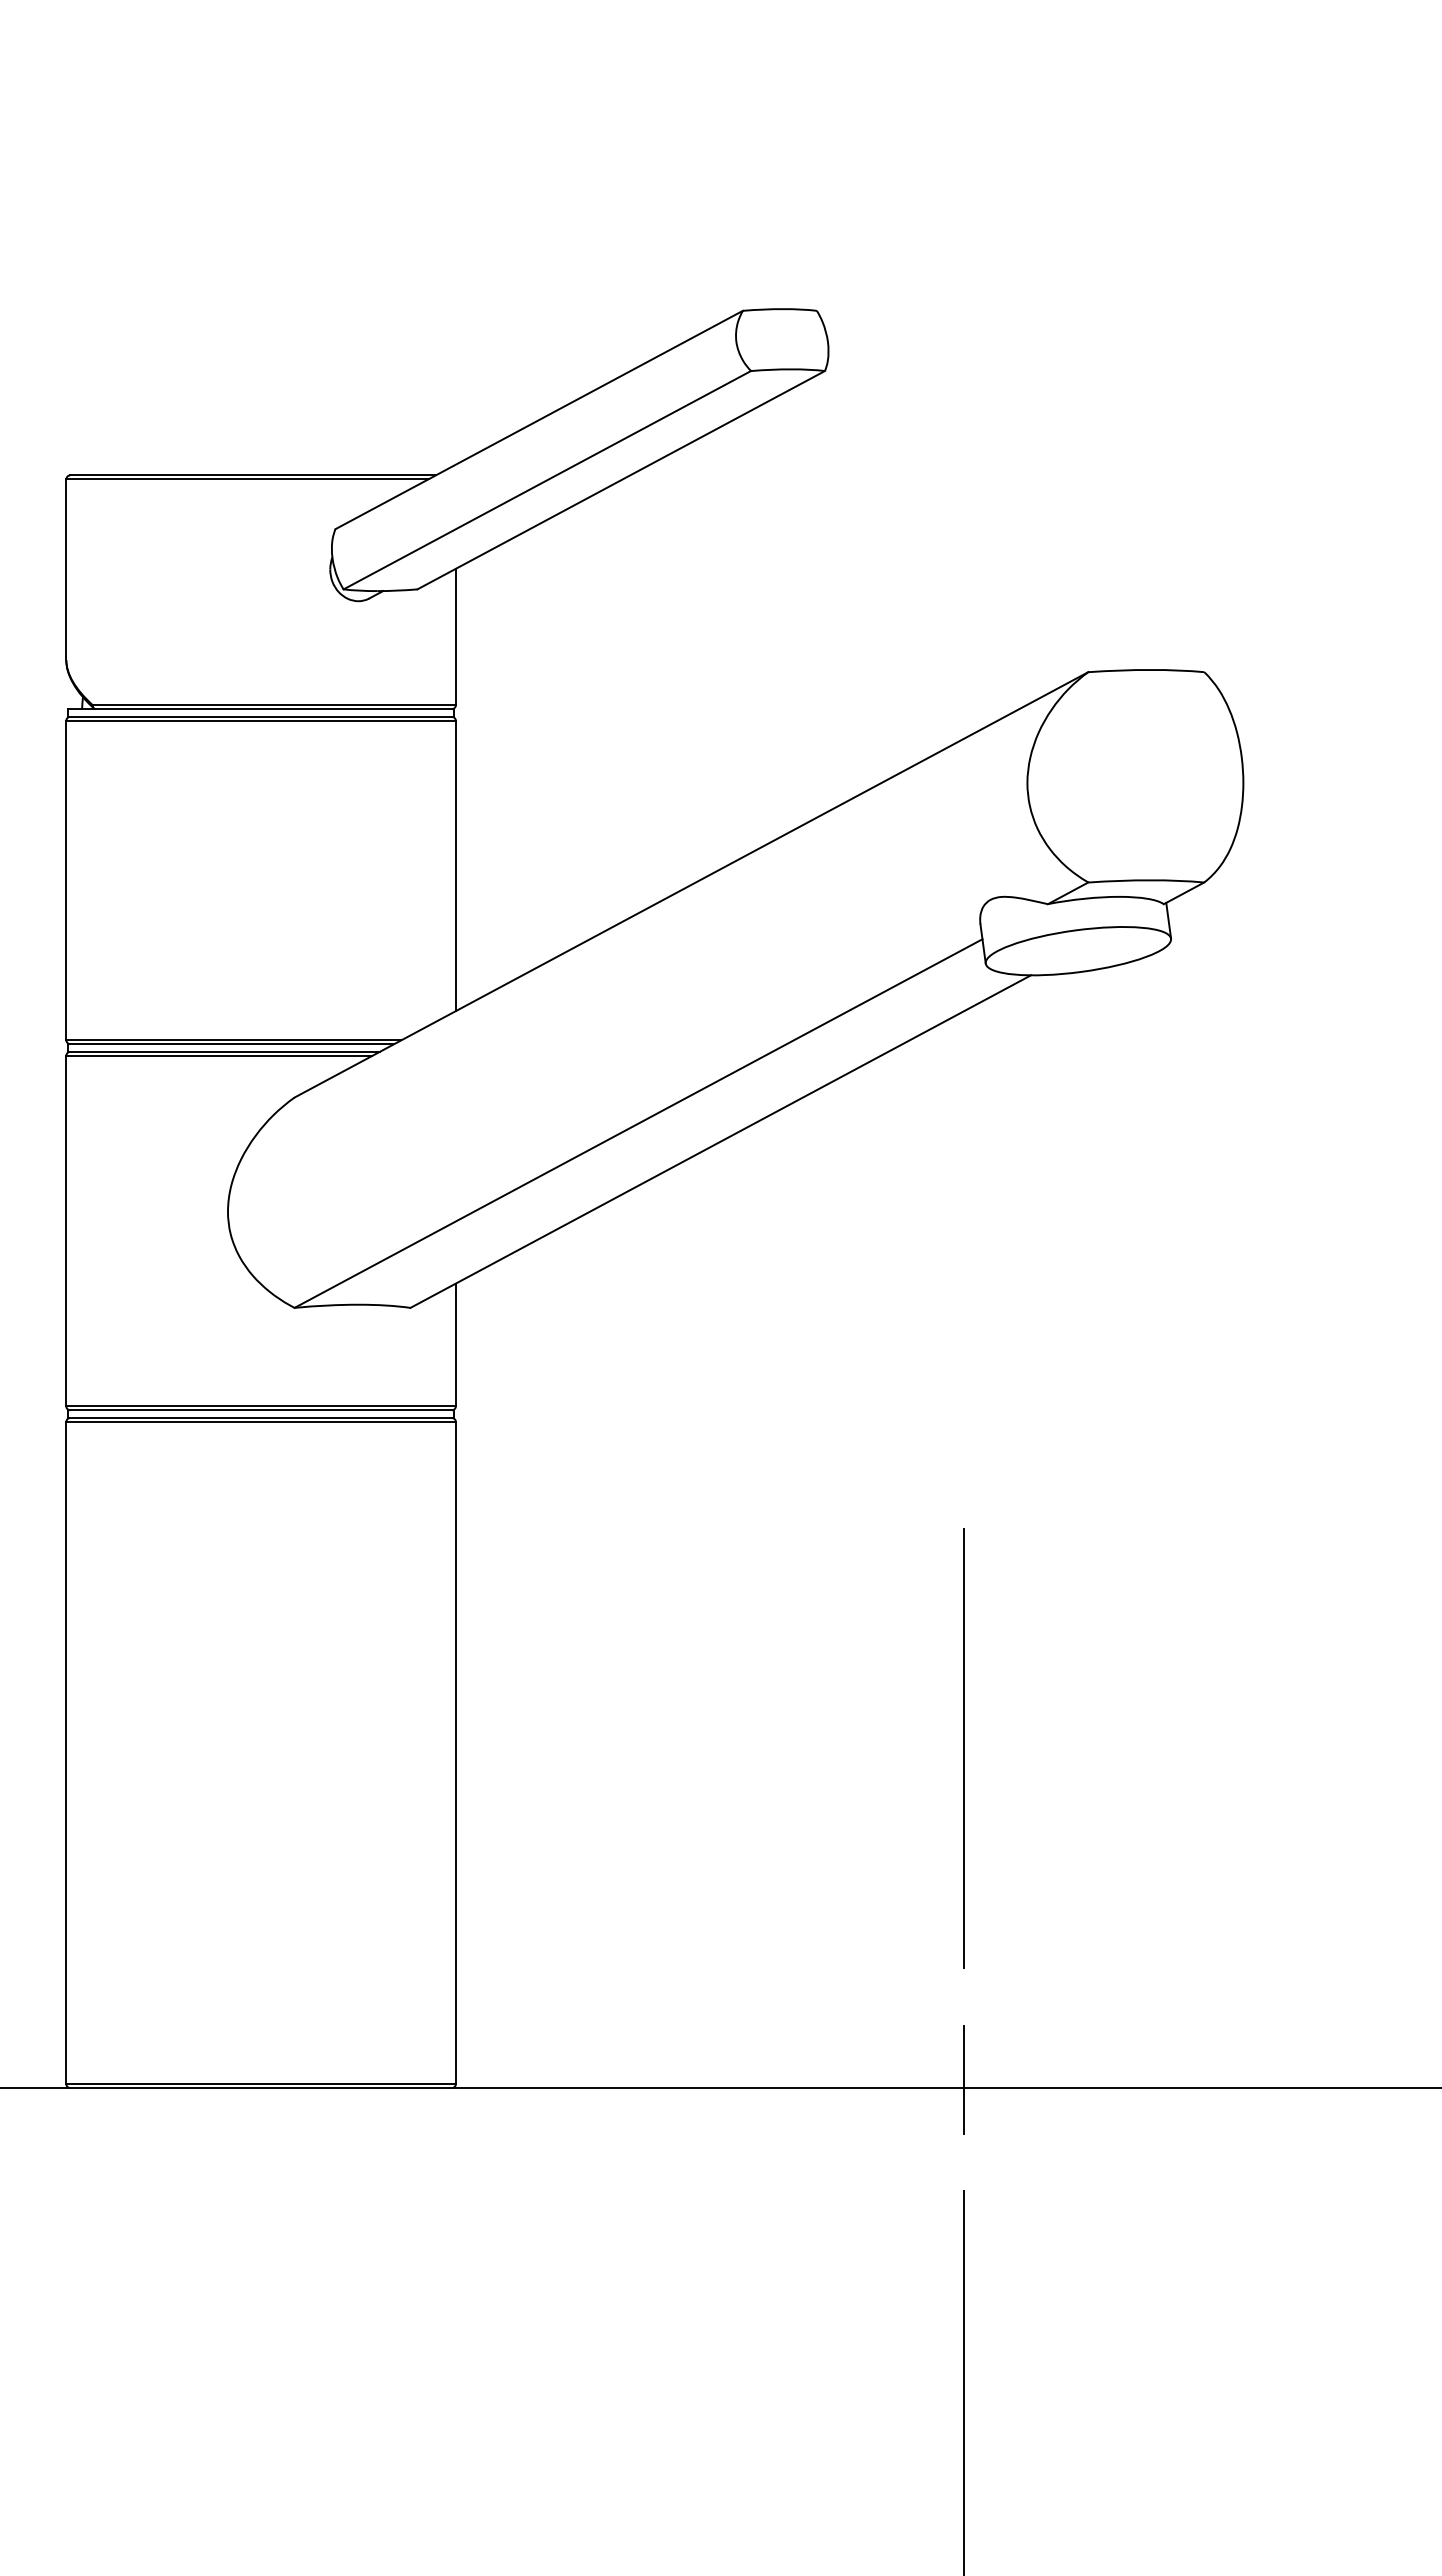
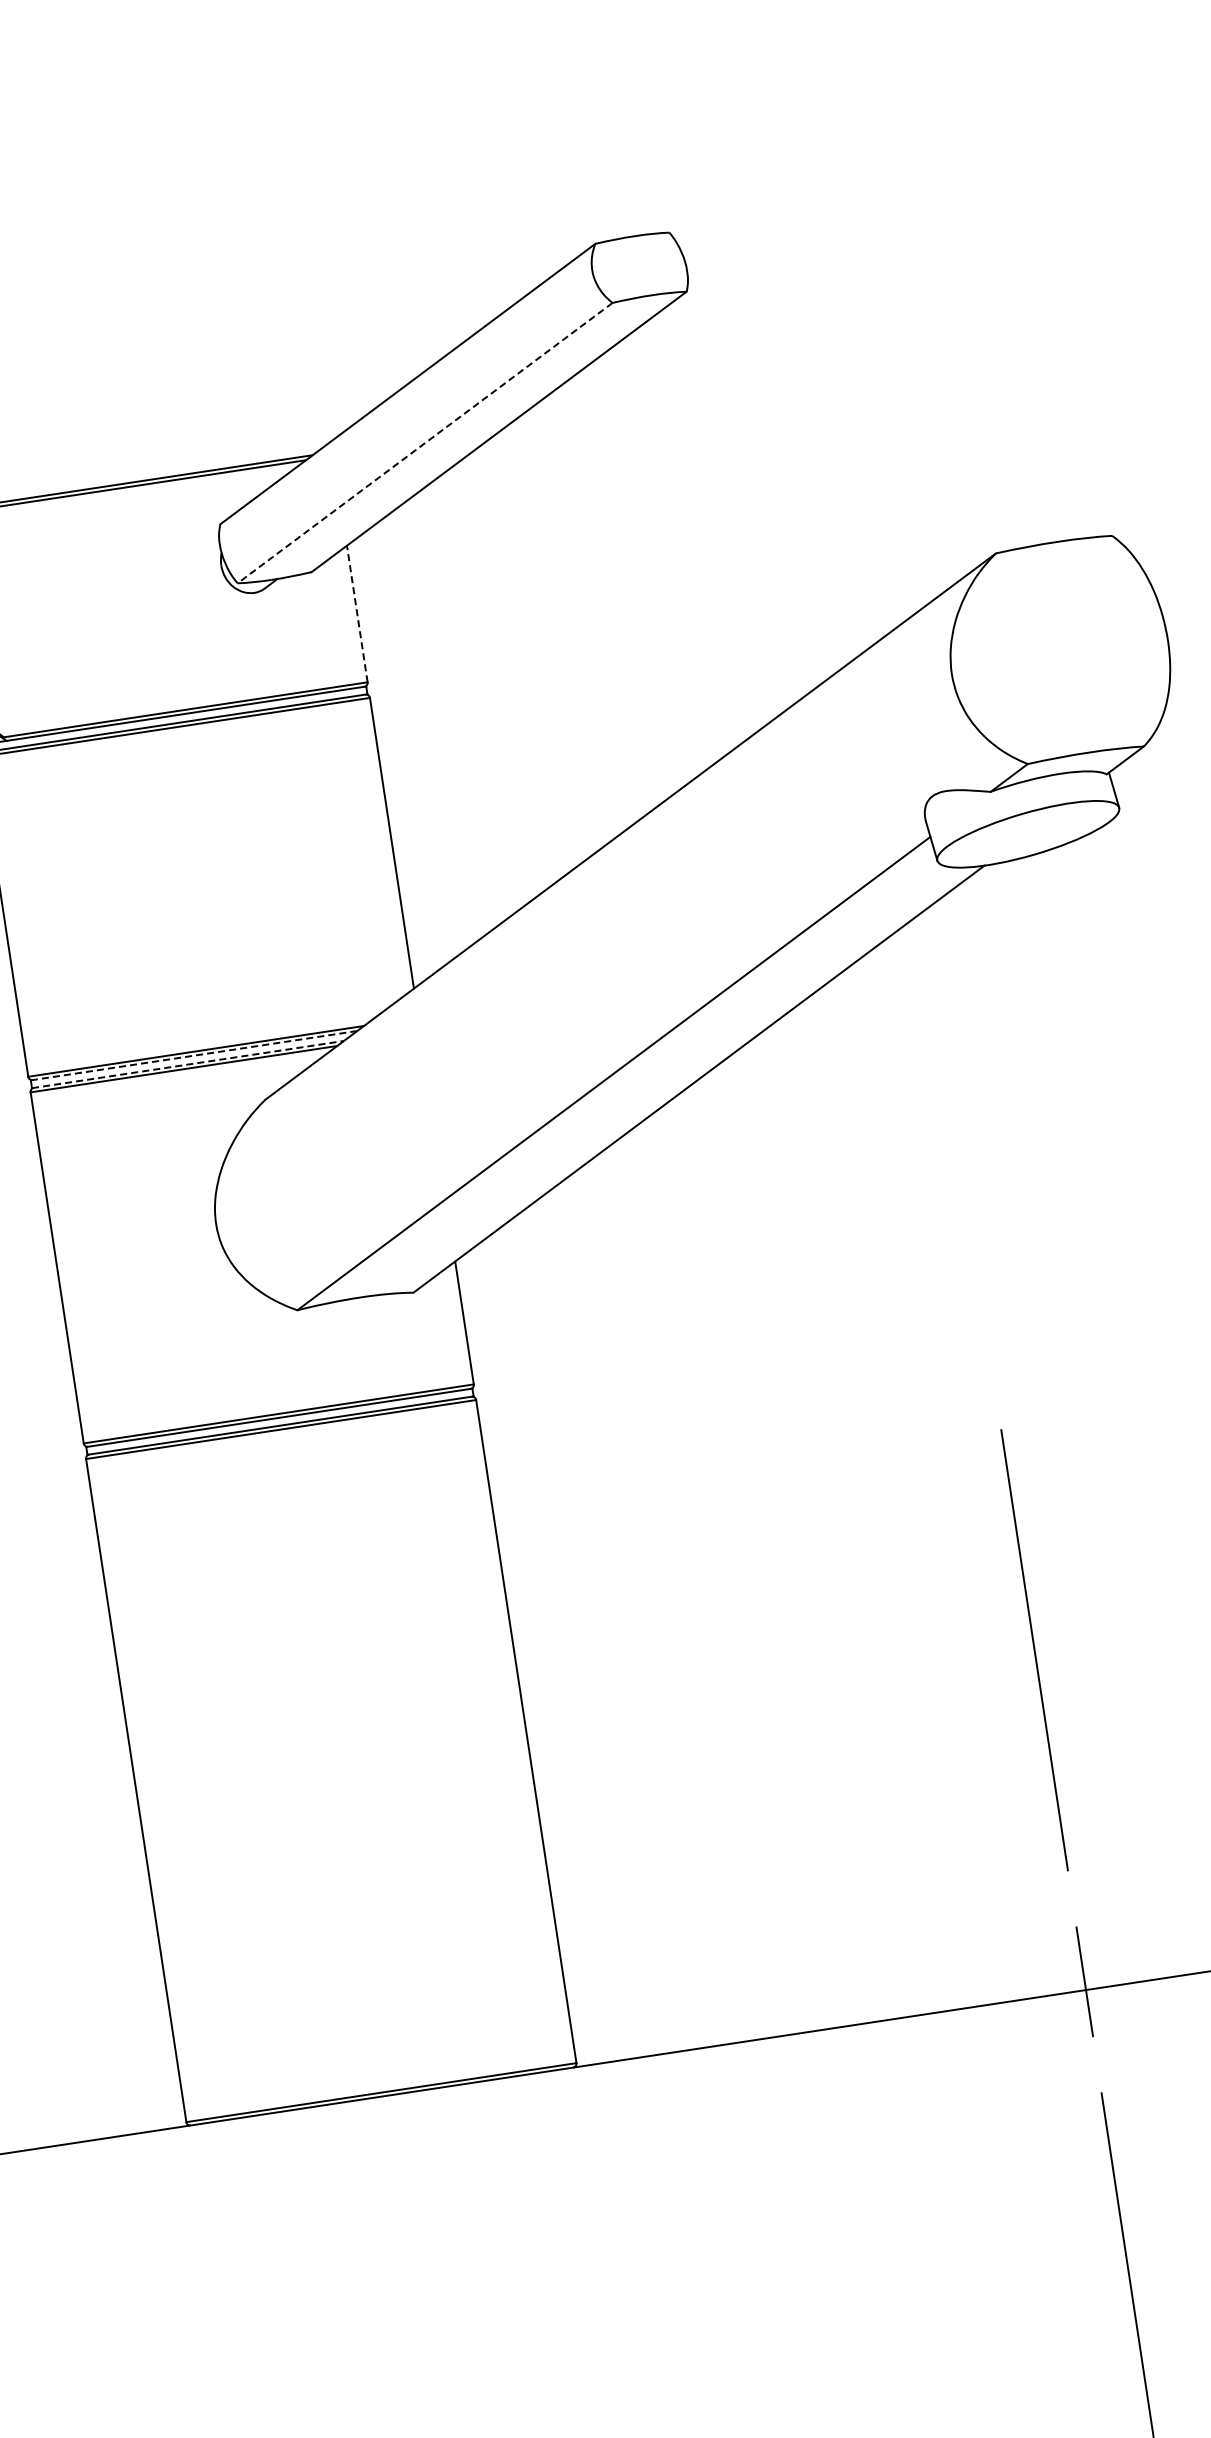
line: (546, 480) -> (424, 443), solid -> dashed
line: (455, 636) -> (356, 613), solid -> dashed
line: (231, 1044) -> (194, 1056), solid -> dashed
line: (224, 1051) -> (188, 1064), solid -> dashed

